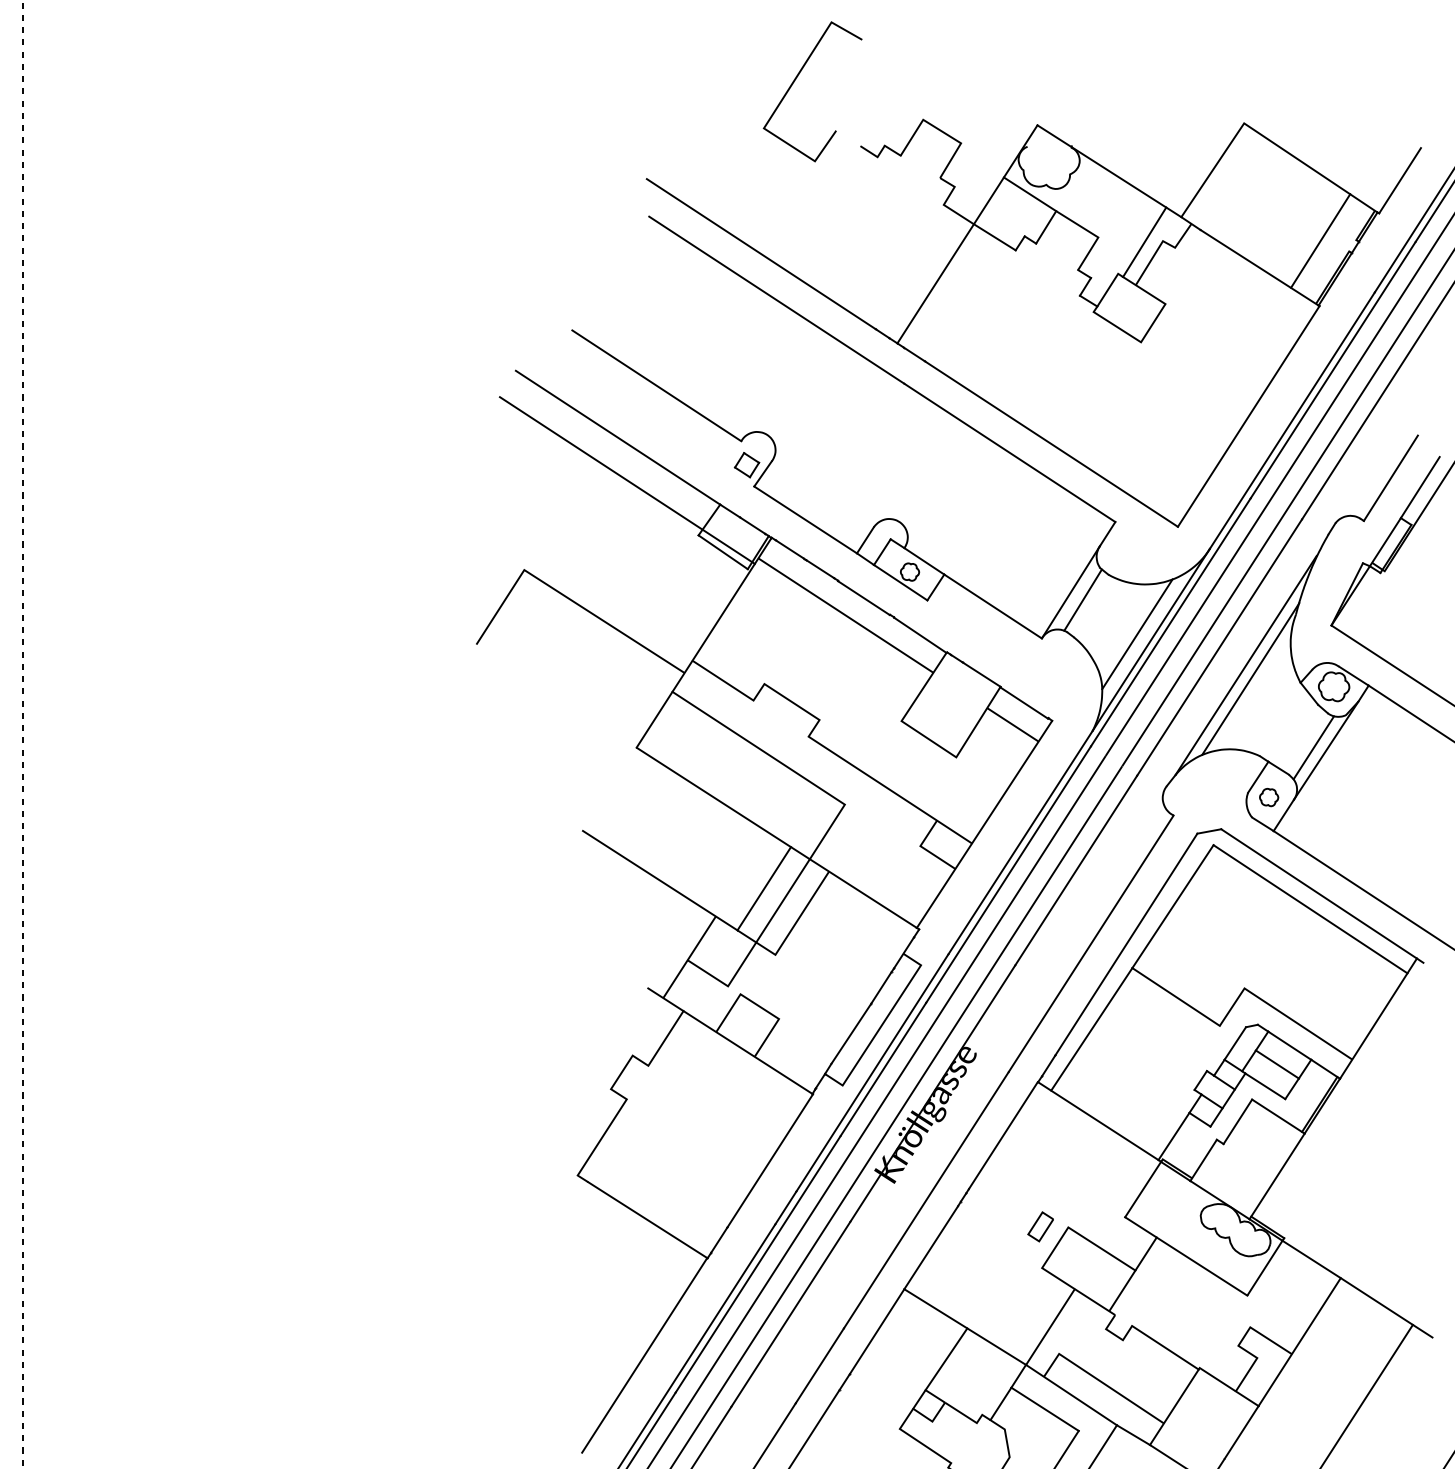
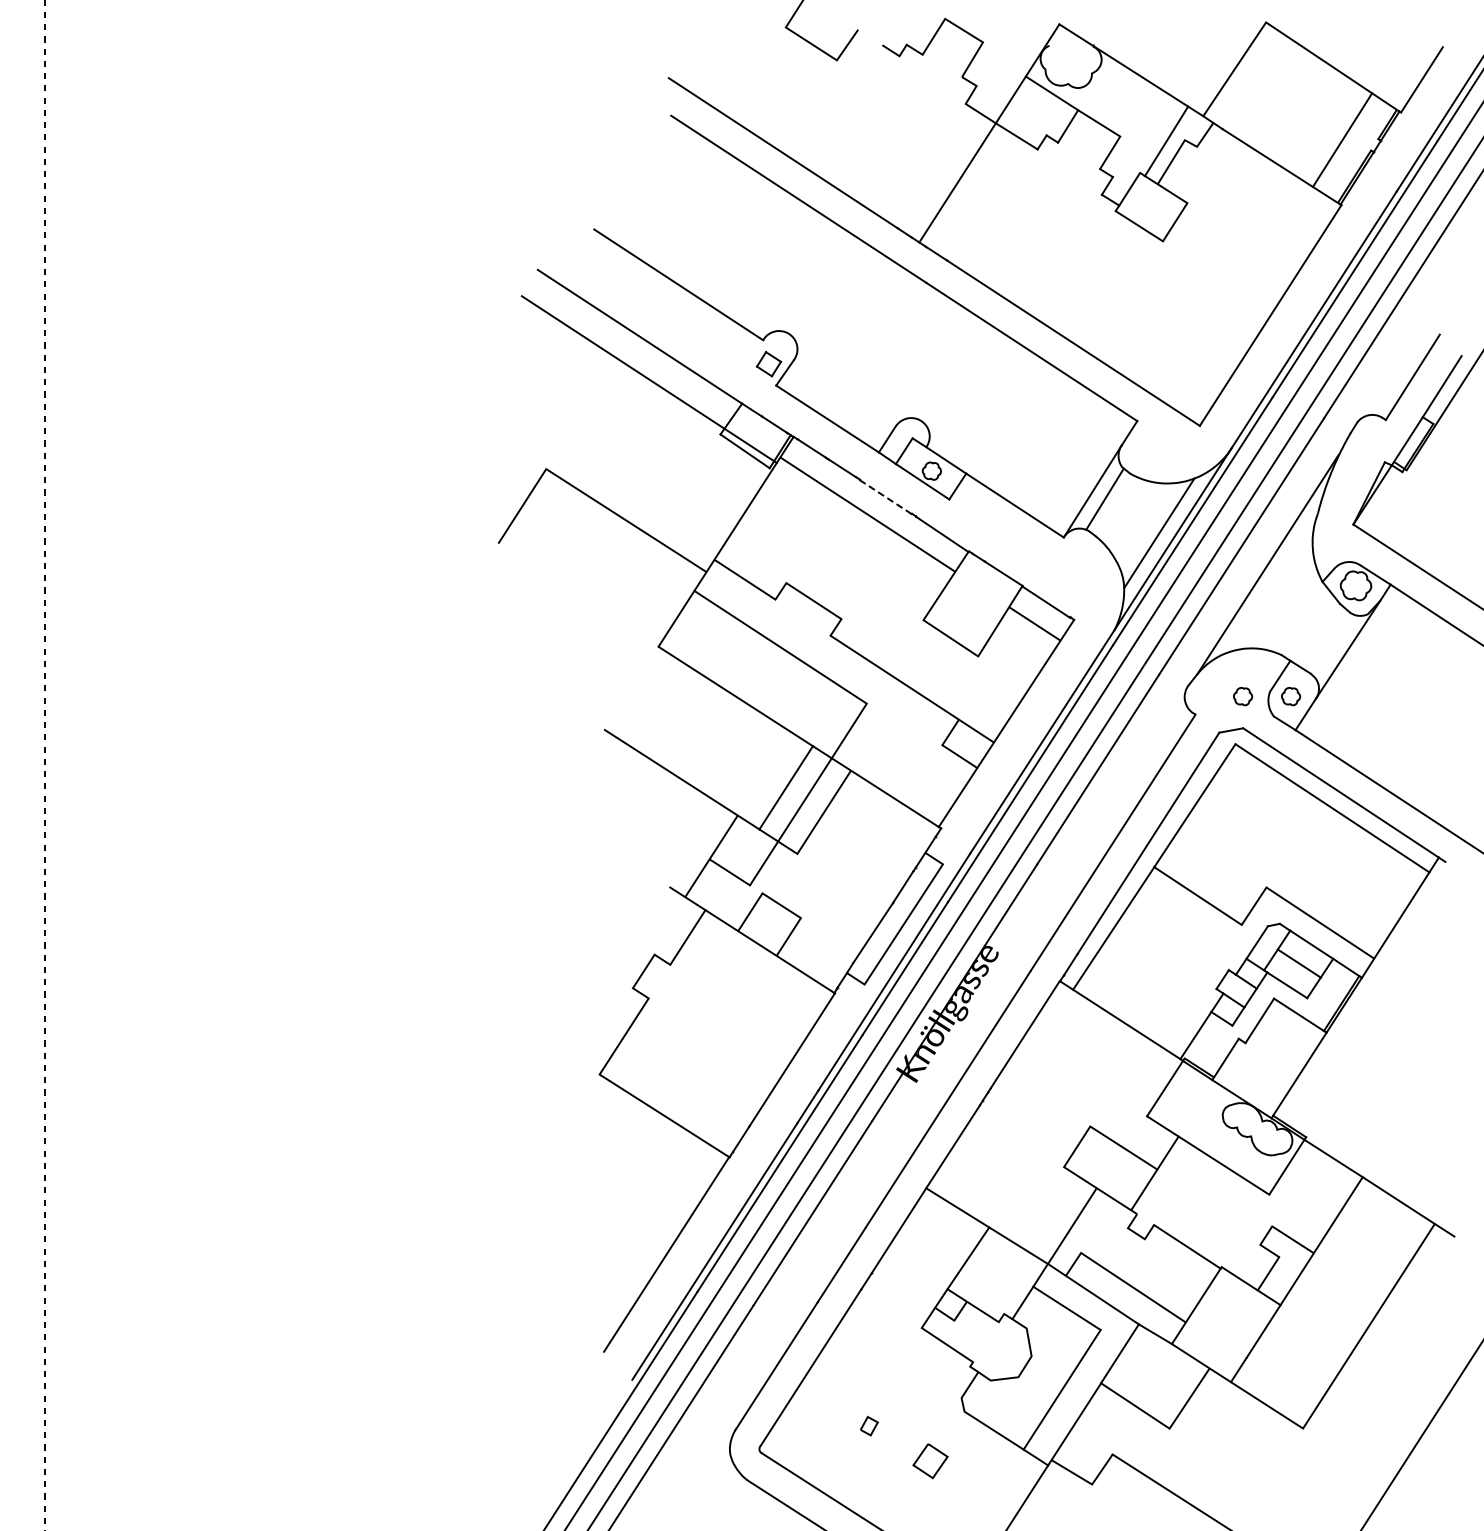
line: (863, 598) -> (885, 497), solid -> dashed
line: (1250, 678) -> (1272, 577), removed
line: (1313, 747) -> (1335, 646), removed
part: (1221, 797) -> (1243, 696), added
part: (1040, 1226) -> (1062, 1125), removed

